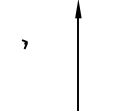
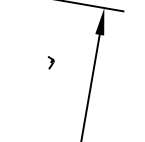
part: (24, 44) -> (50, 63), moved

